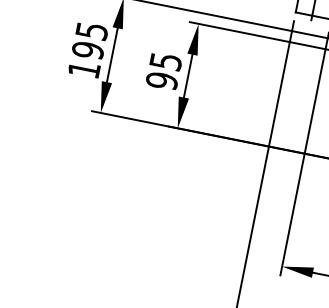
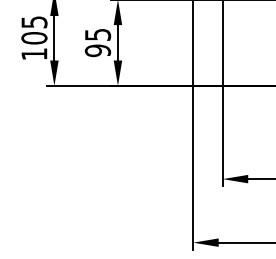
text: (88, 50) -> (34, 38), 195 -> 105

